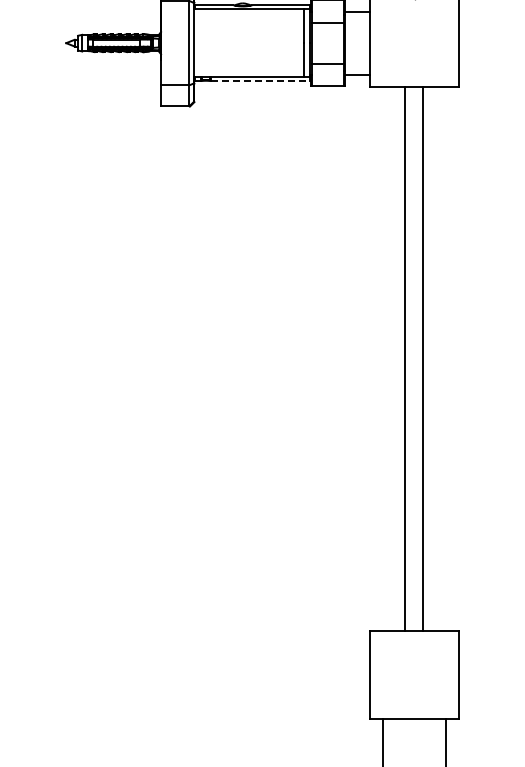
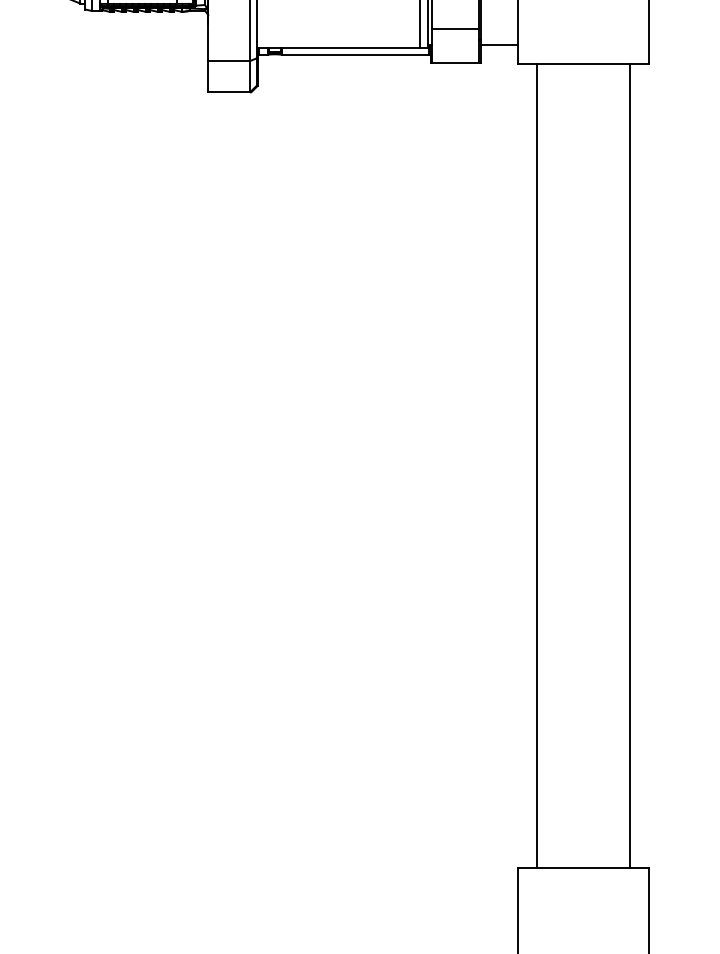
line: (260, 81) -> (355, 55), dashed -> solid
line: (405, 358) -> (630, 465), moved
line: (422, 358) -> (536, 465), moved

